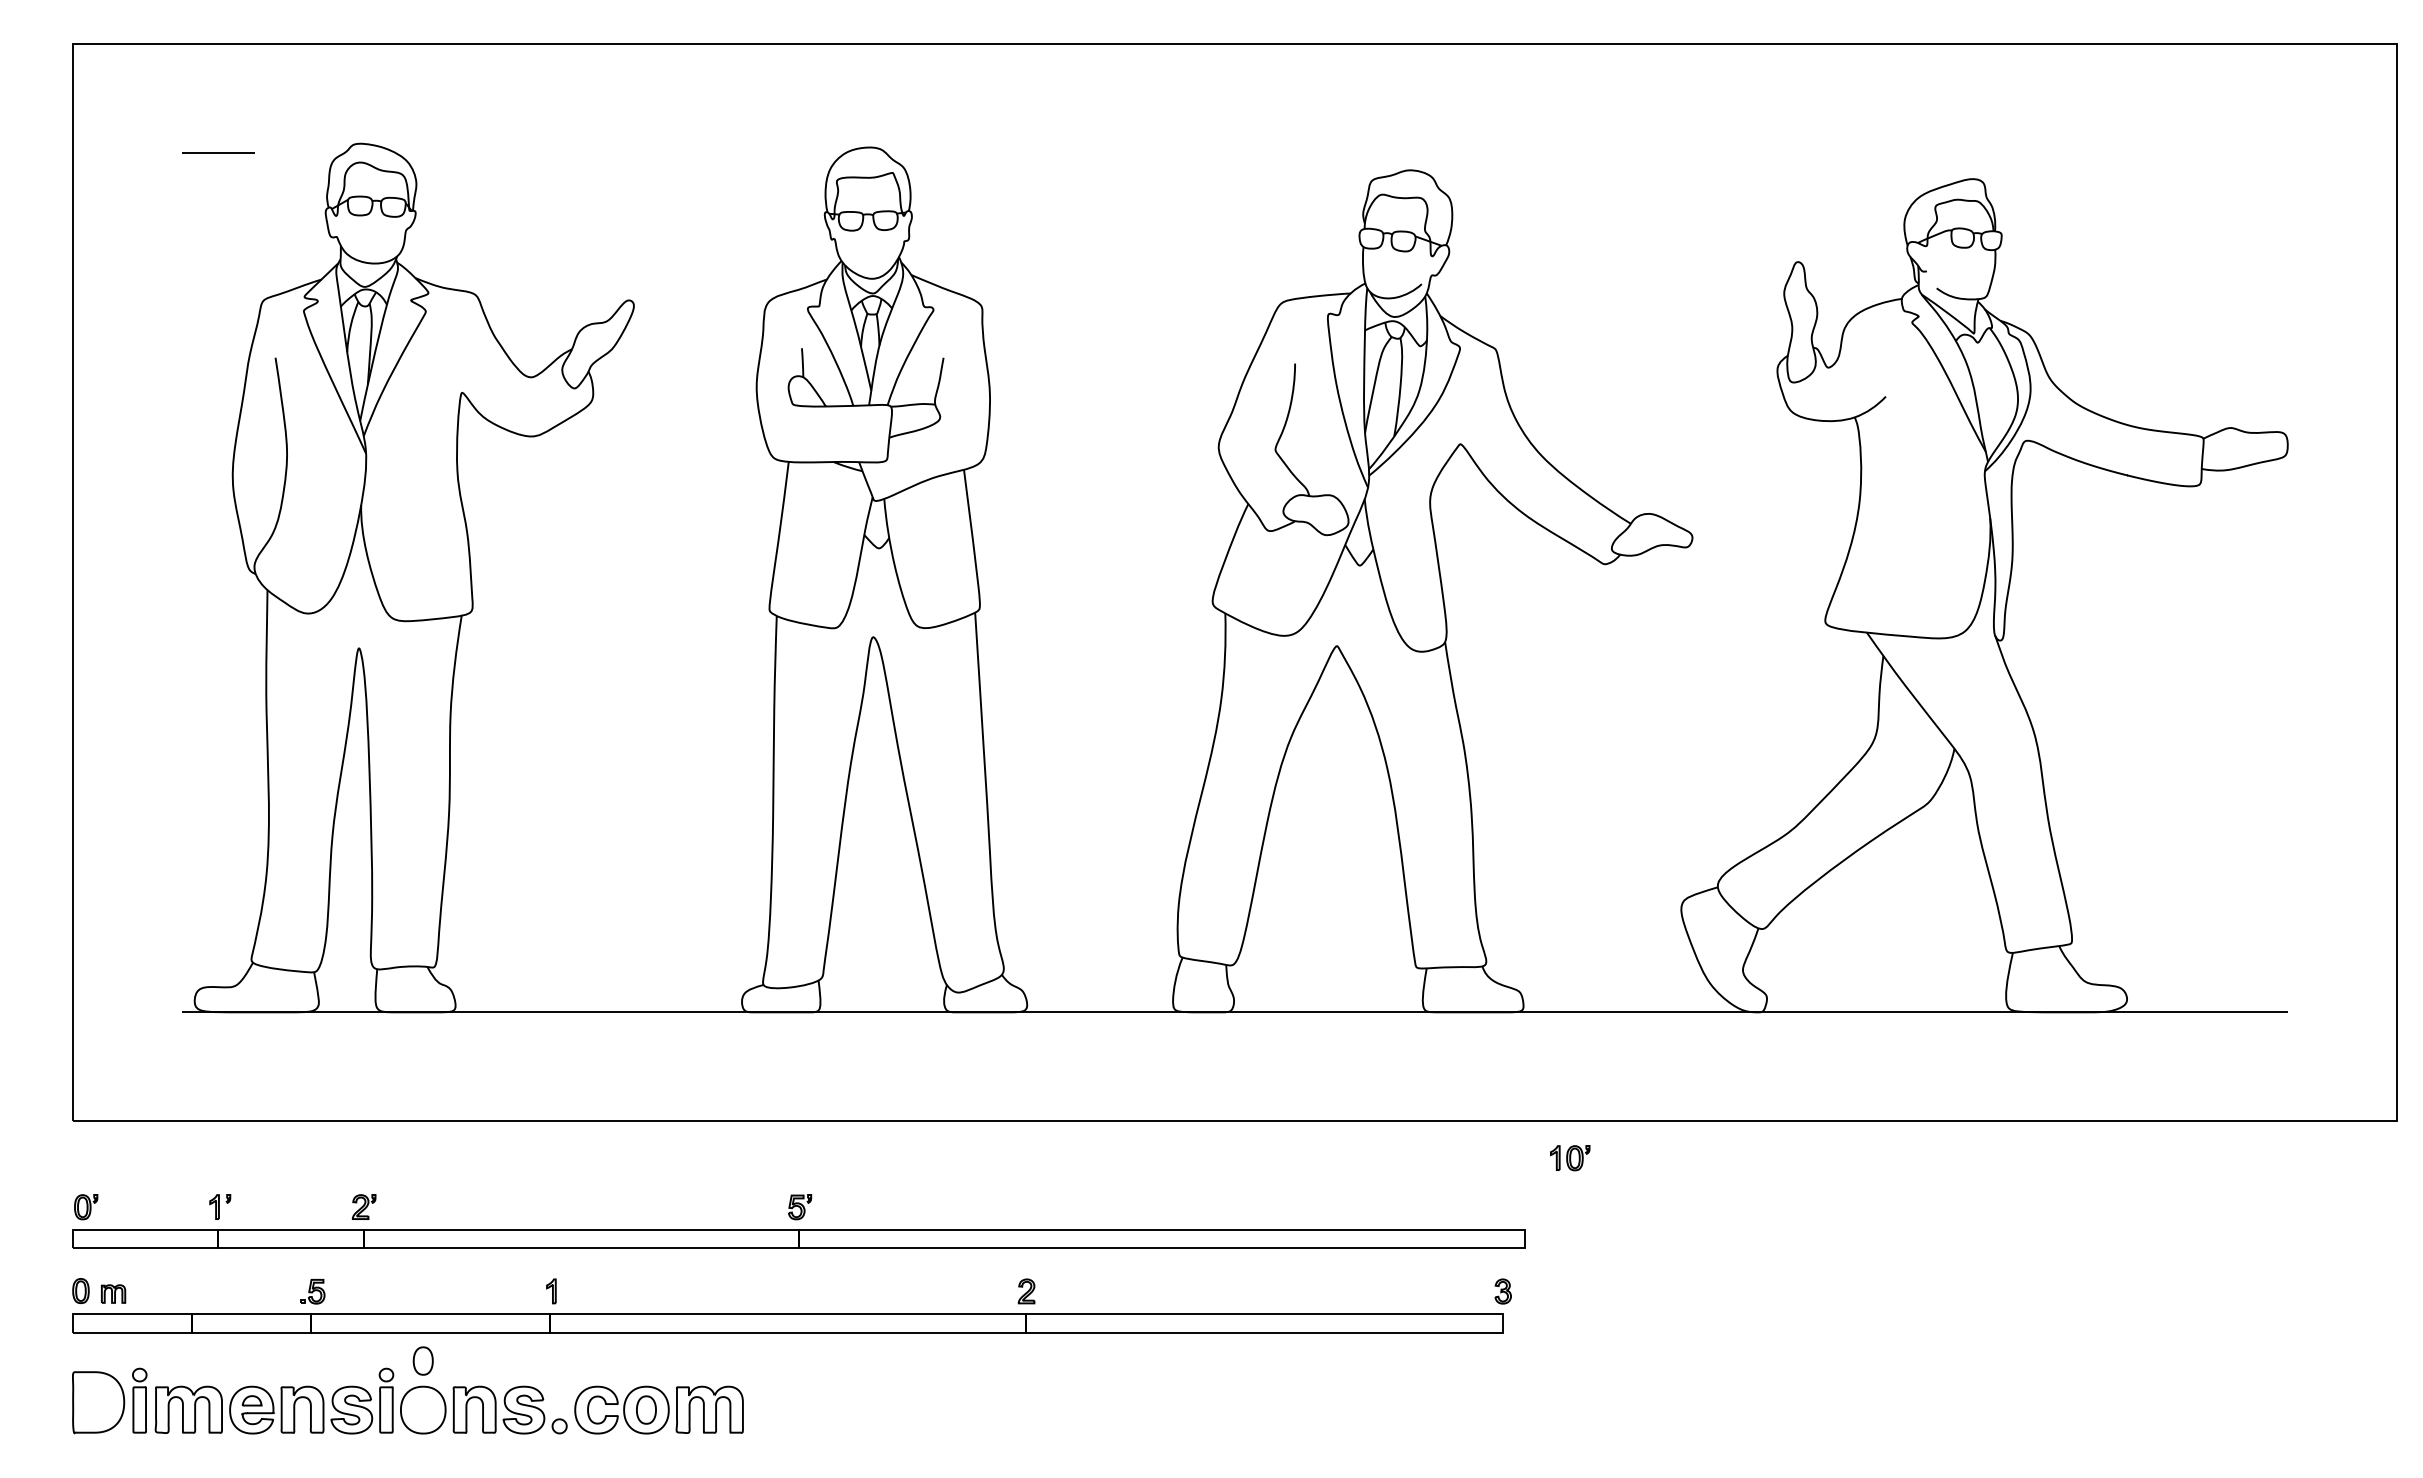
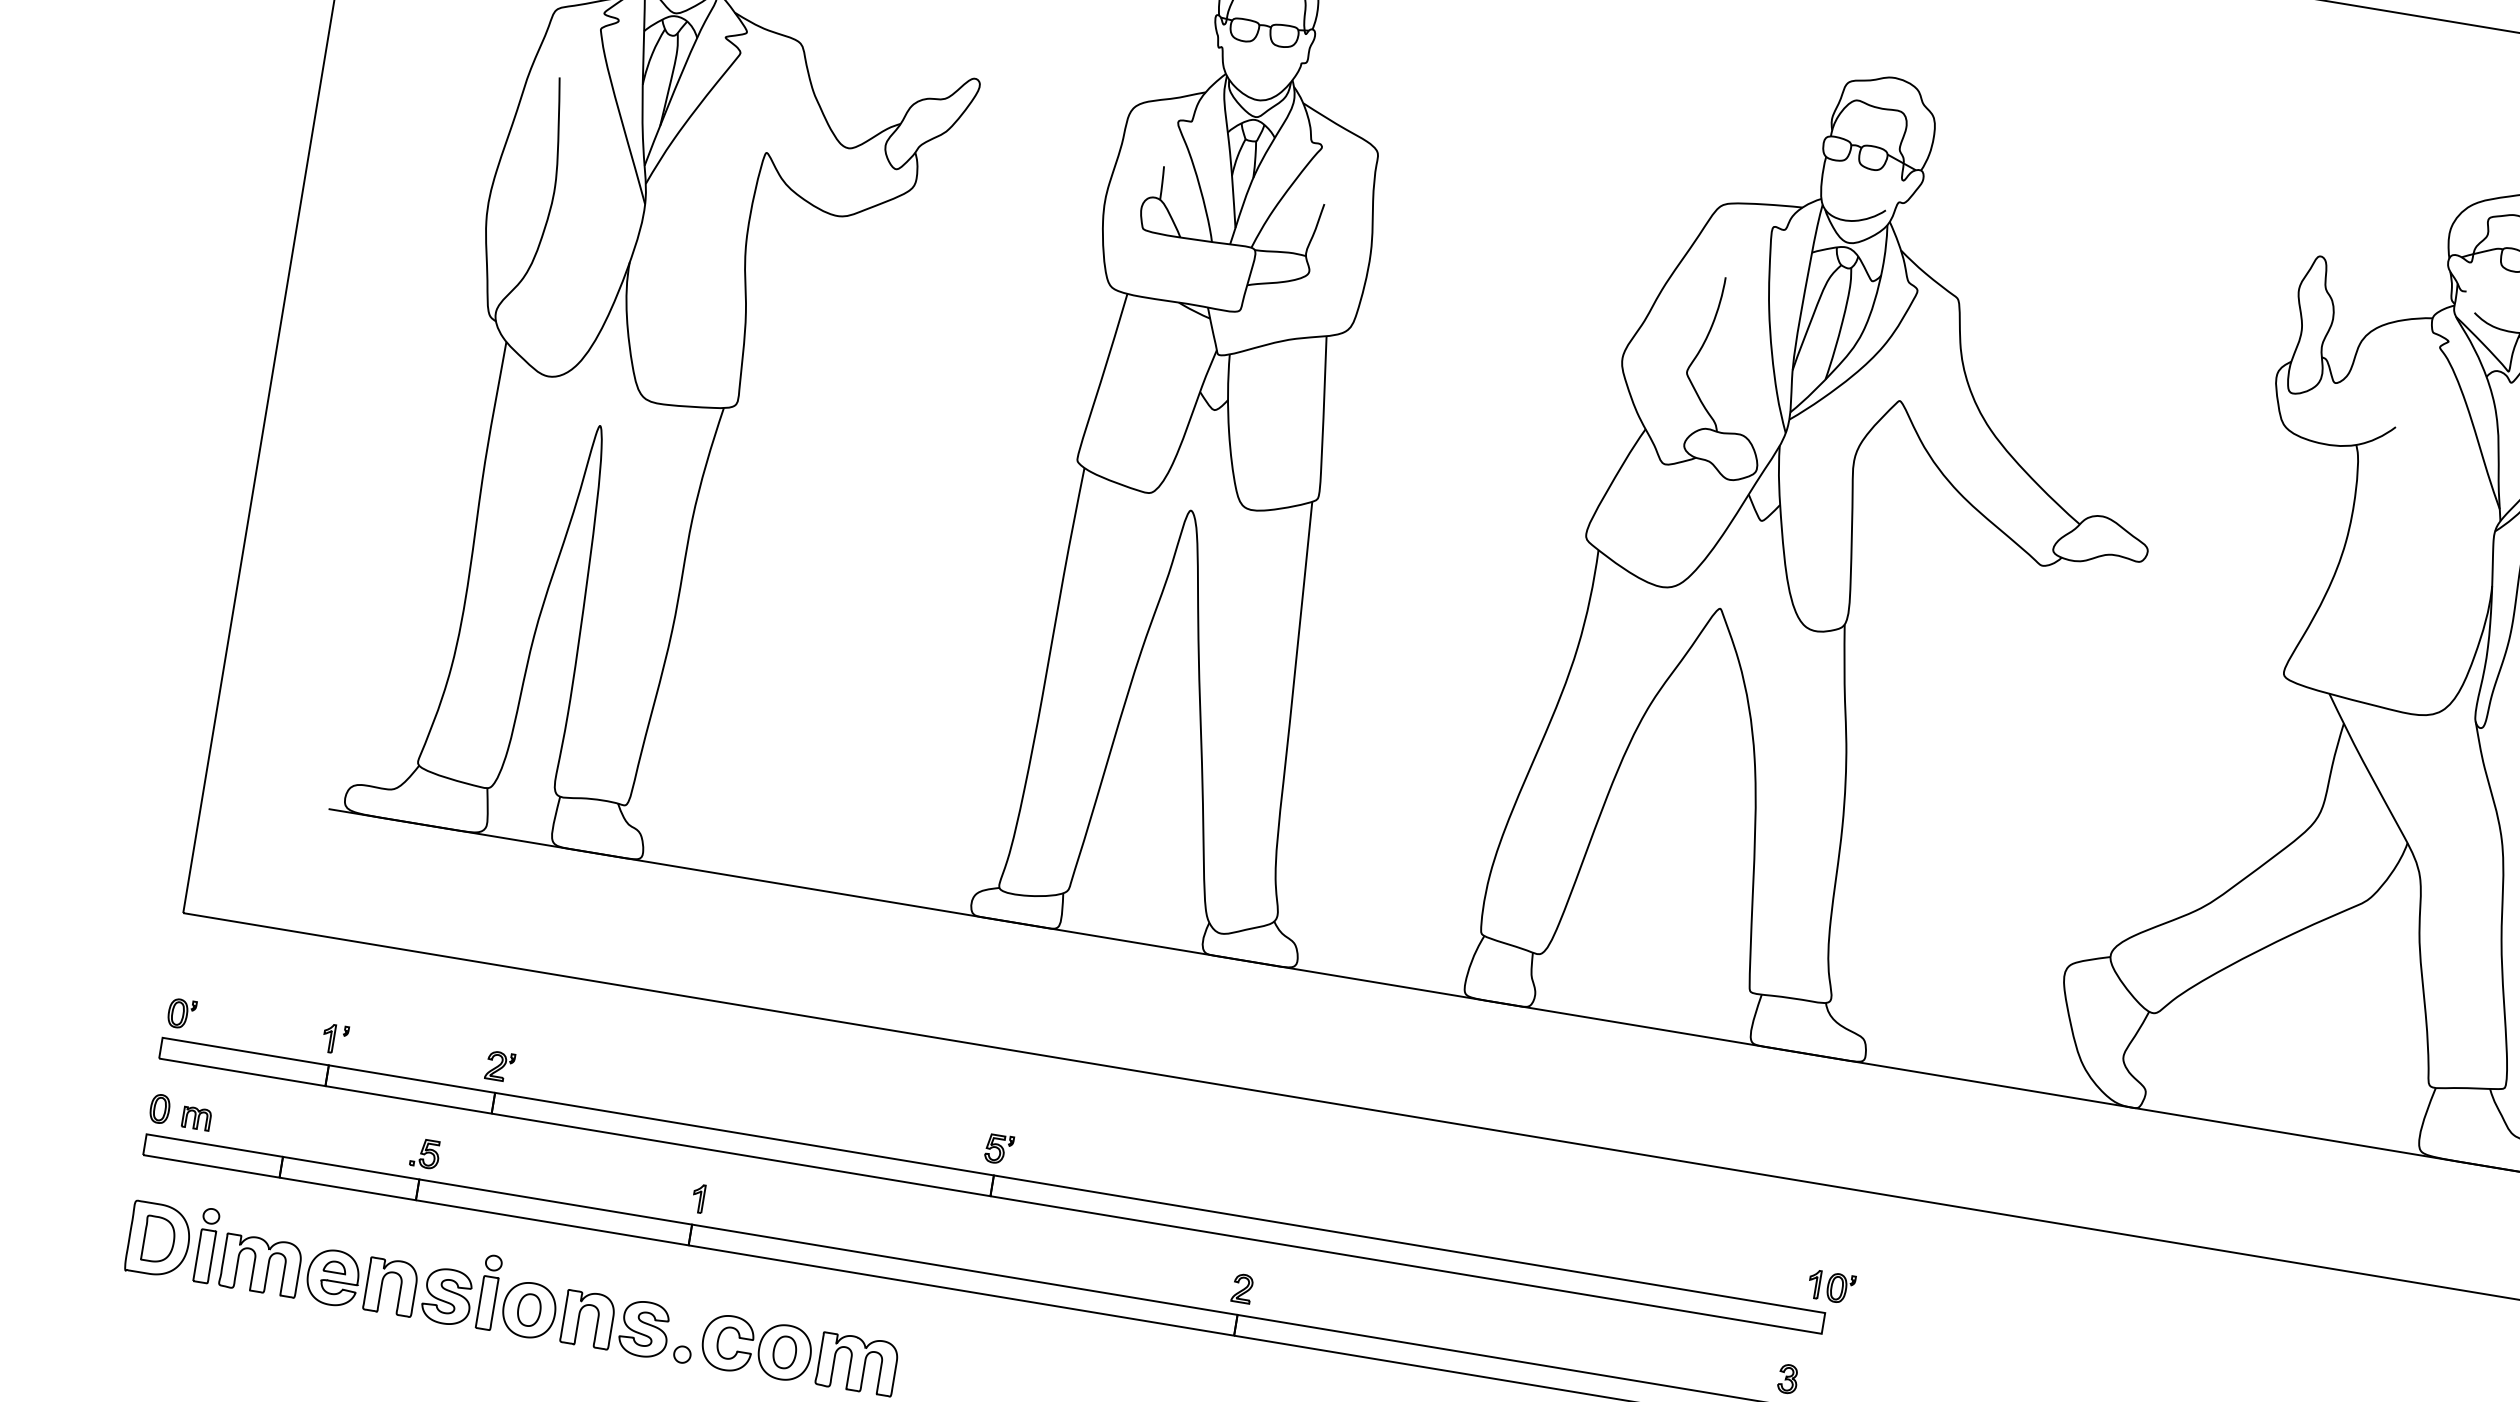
part: (1570, 1158) -> (1831, 1287), moved
part: (422, 1360) -> (528, 1309), moved
part: (98, 1402) -> (158, 1239), added

